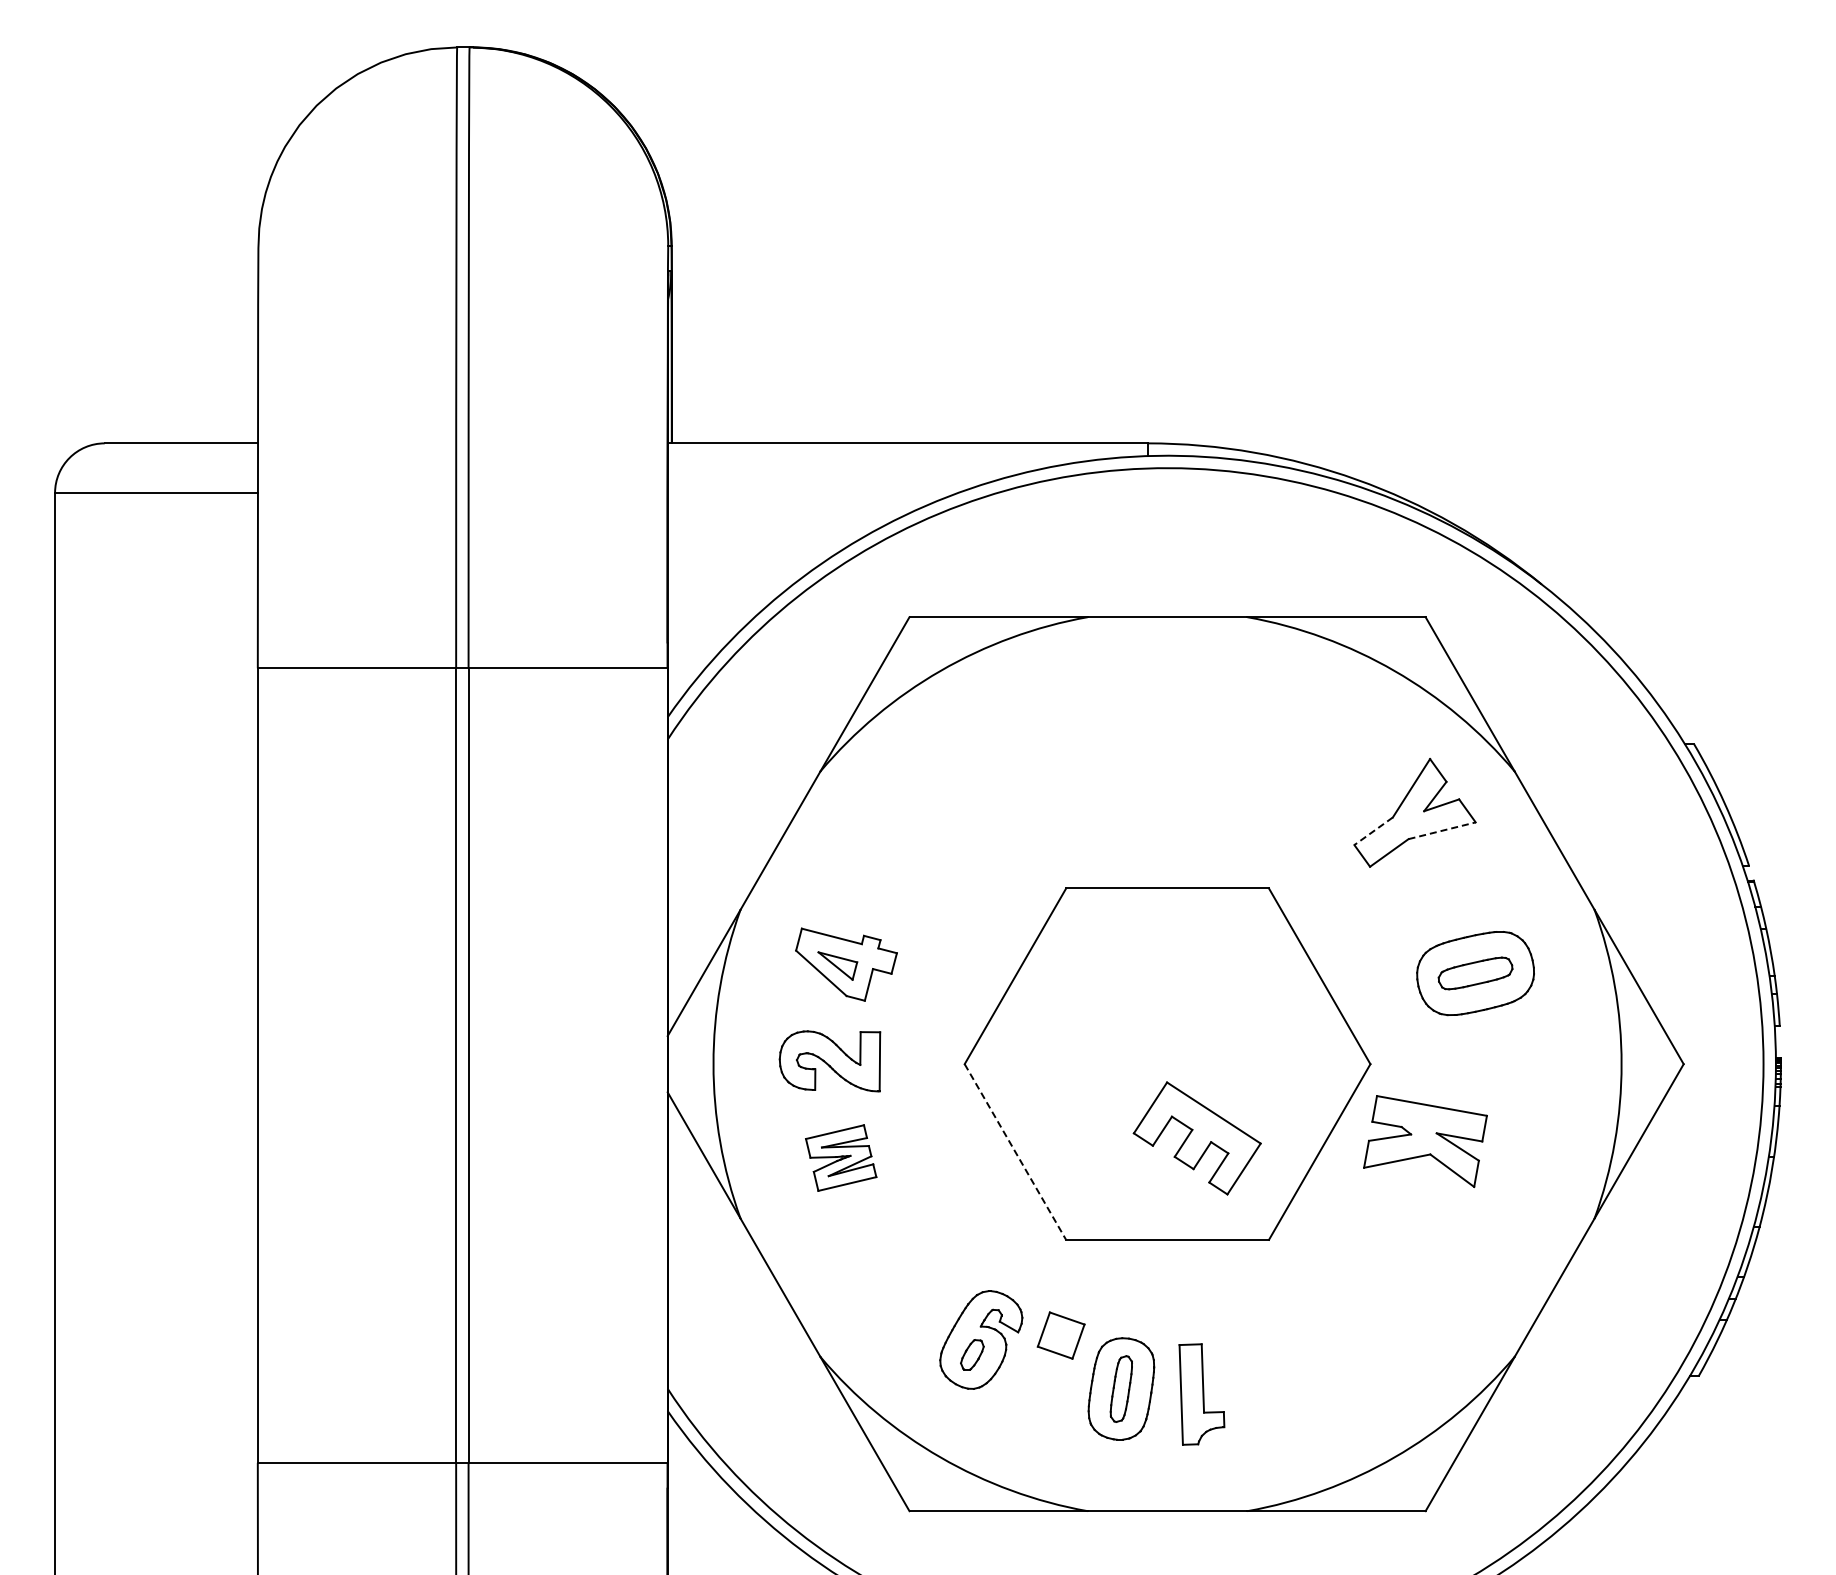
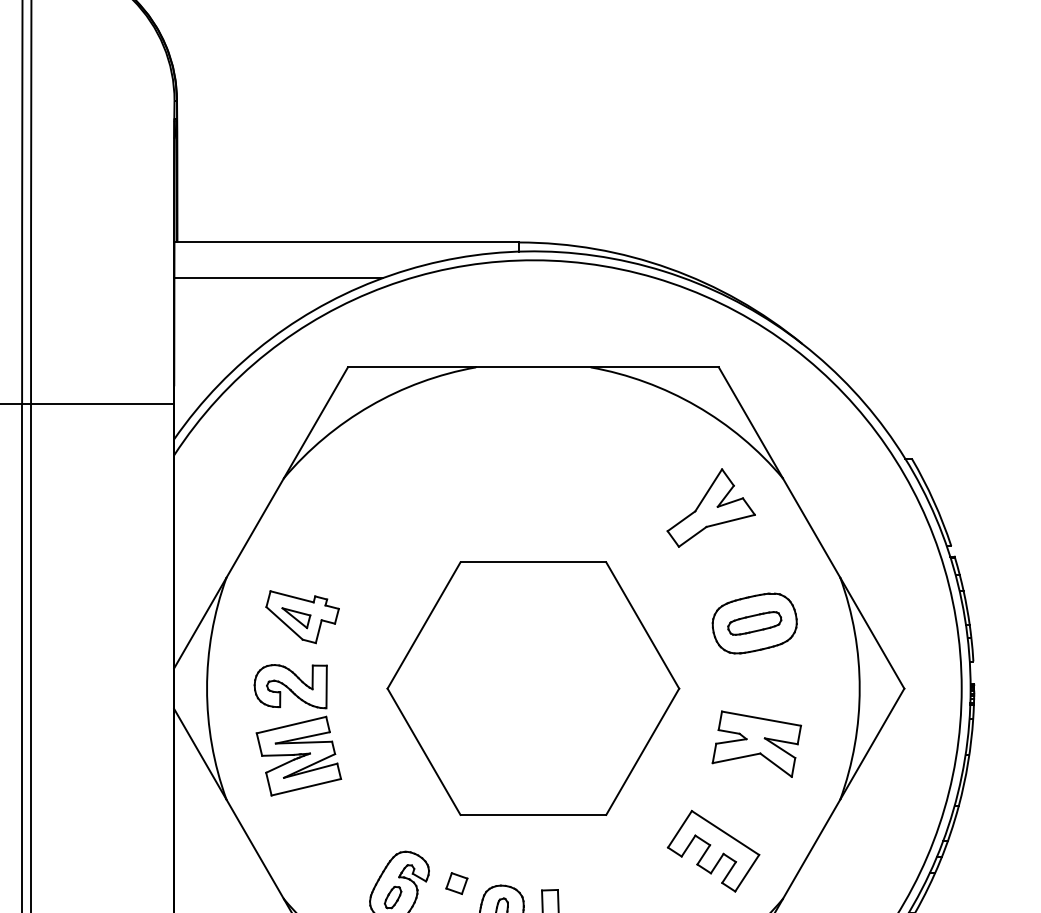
line: (812, 493) -> (278, 278), added
line: (1442, 830) -> (730, 520), dashed -> solid
line: (1373, 831) -> (681, 521), dashed -> solid
part: (1196, 1138) -> (713, 851), moved
part: (1425, 1141) -> (756, 744), moved
line: (1015, 1152) -> (424, 752), dashed -> solid
part: (840, 1157) -> (298, 755), size x1.67
part: (1060, 1334) -> (456, 882), size x0.62

